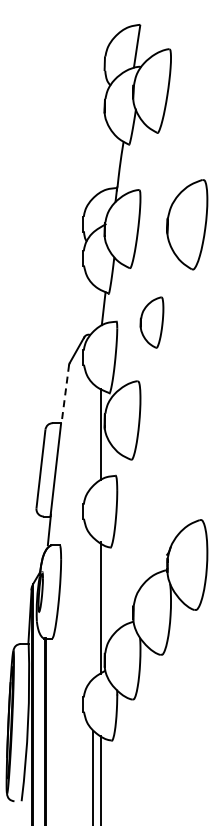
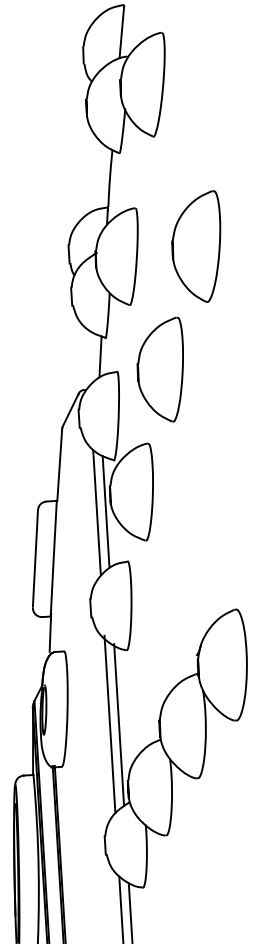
part: (151, 322) -> (160, 370), size x1.67
line: (65, 394) -> (59, 465), dashed -> solid
line: (93, 433) -> (97, 511), added
line: (93, 606) -> (110, 723), added

